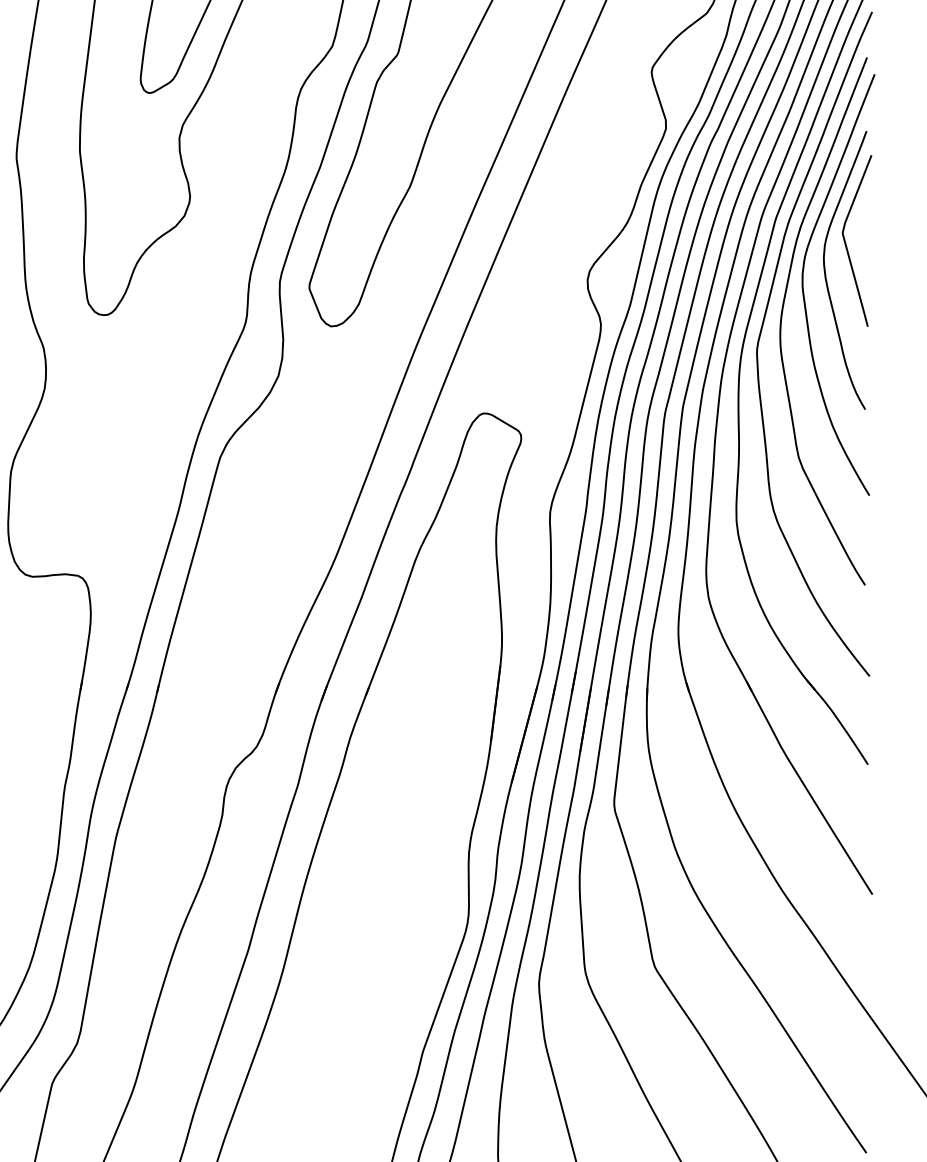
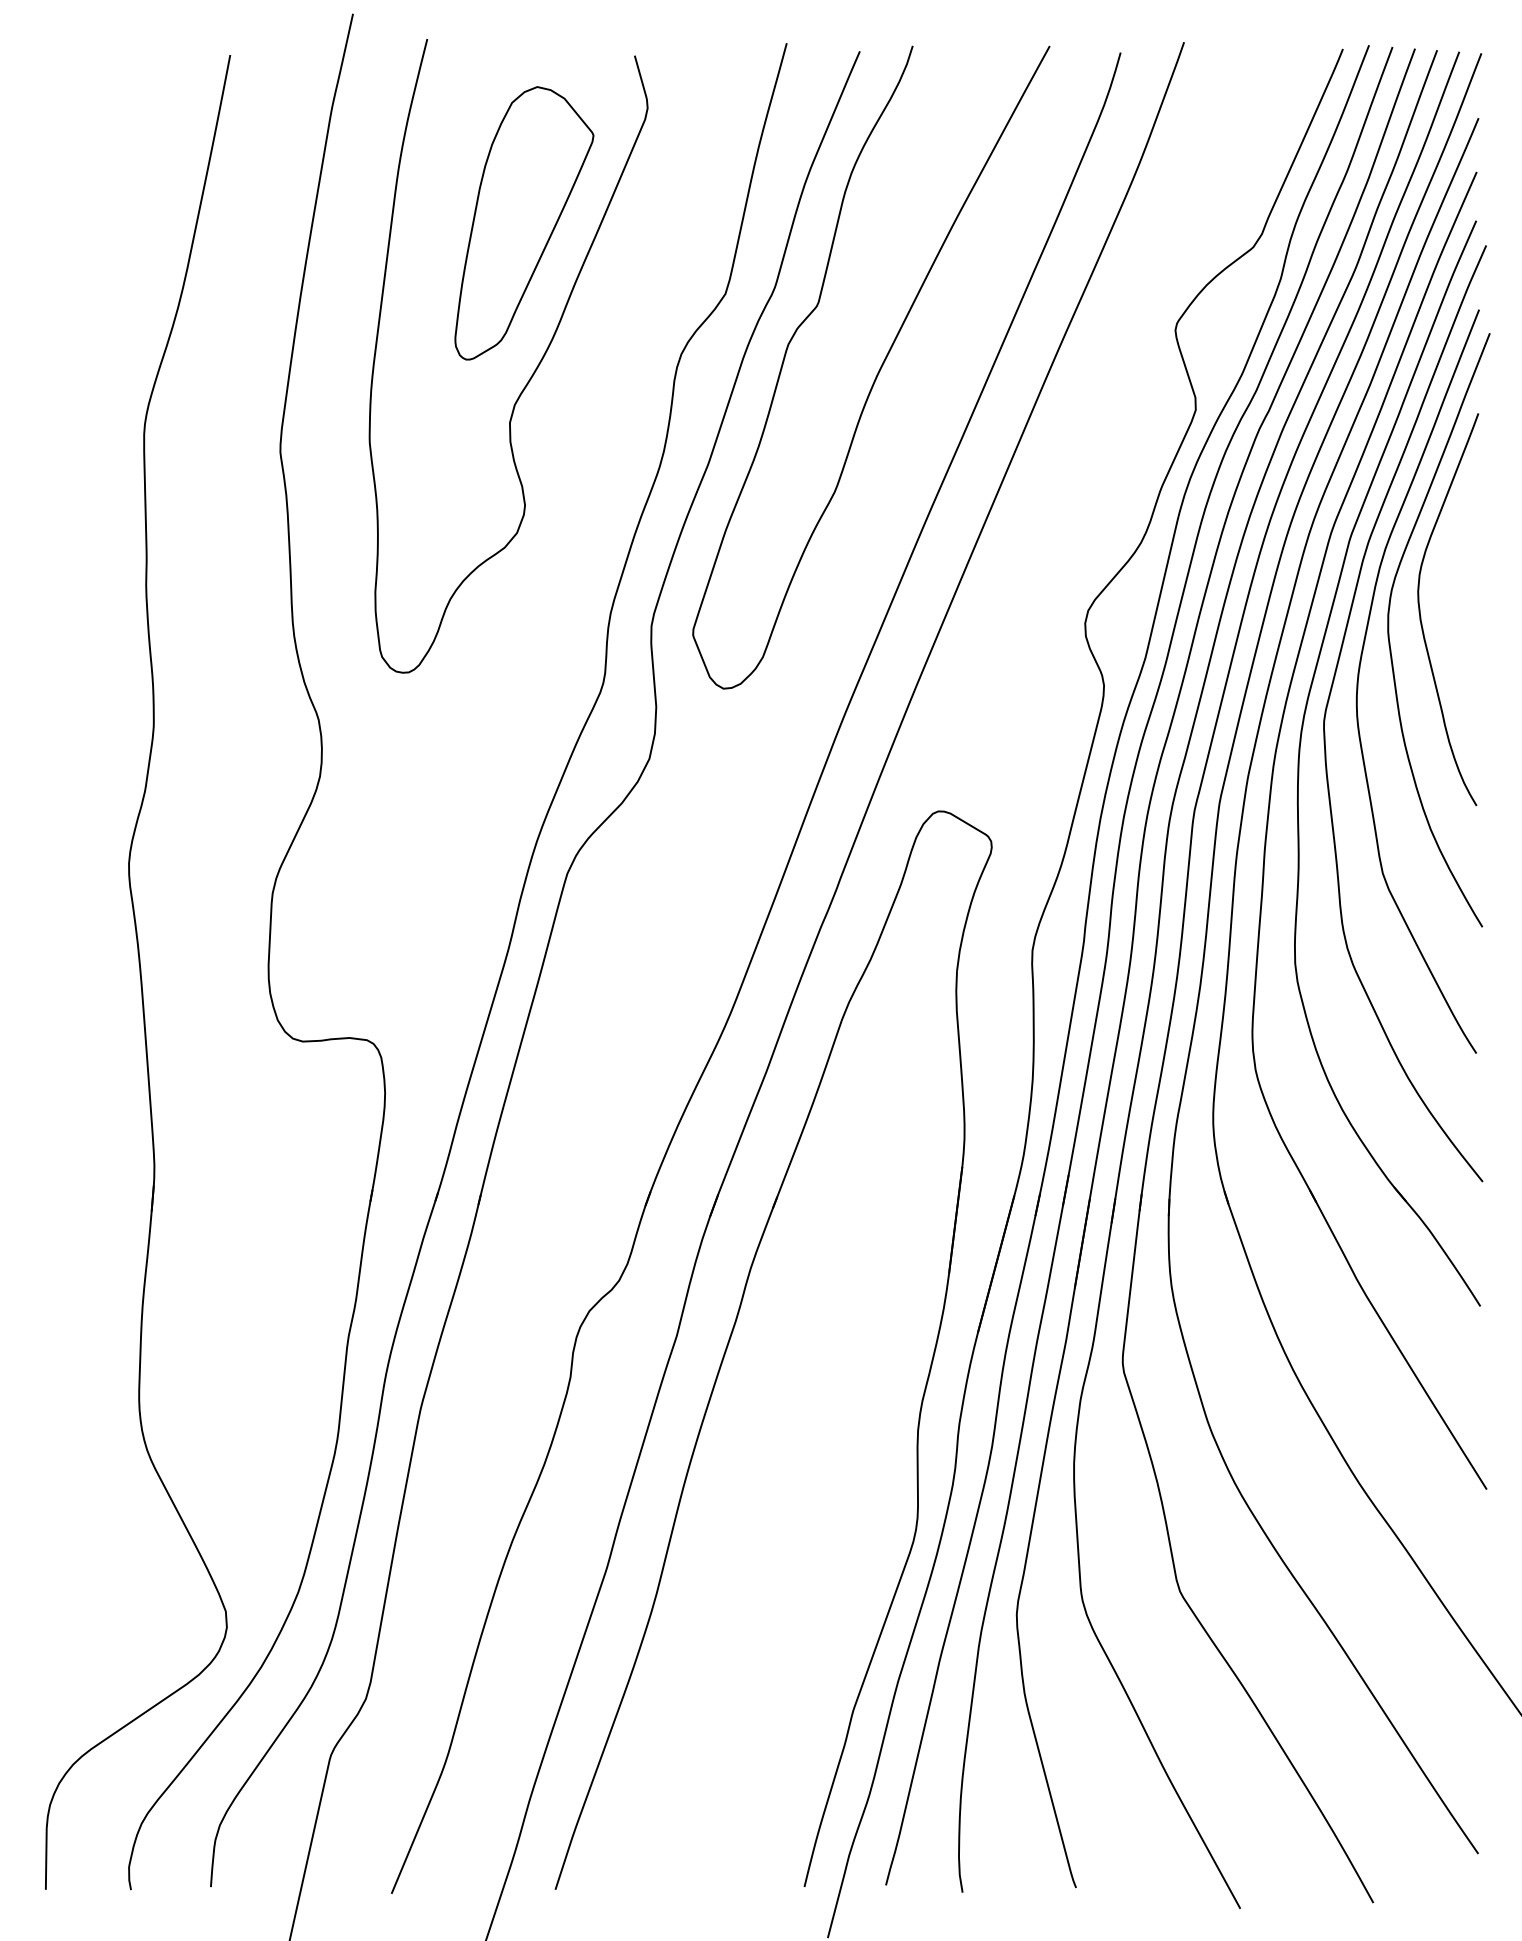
curve: (846, 242) -> (1449, 570), removed

